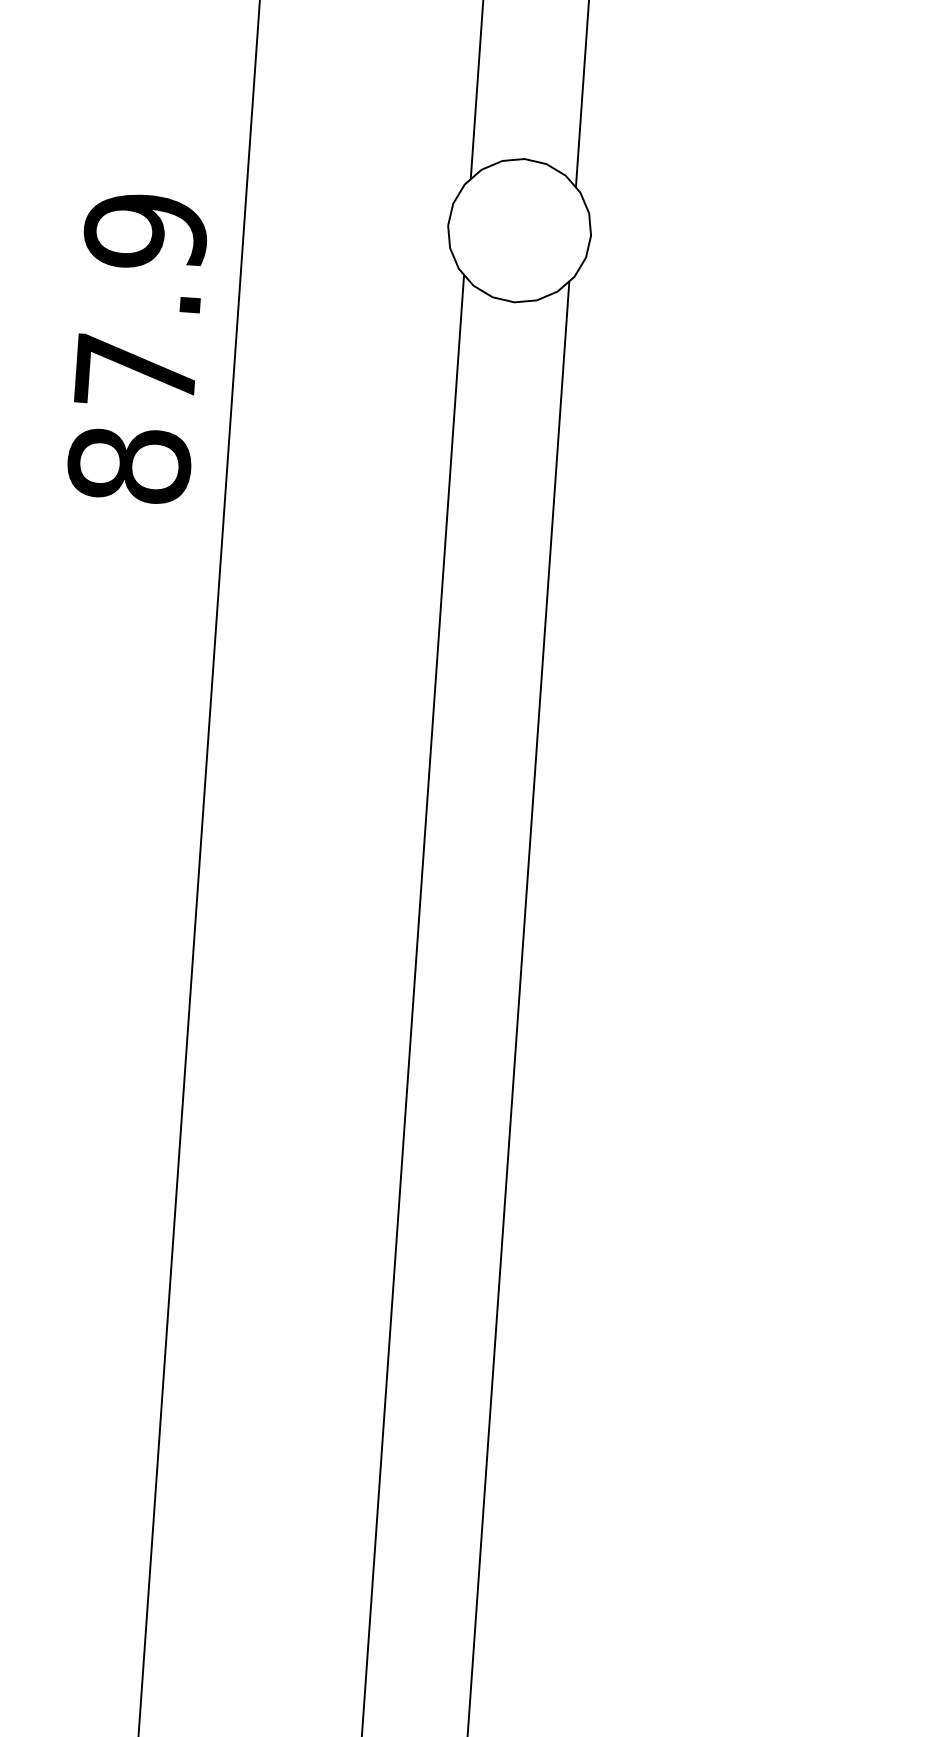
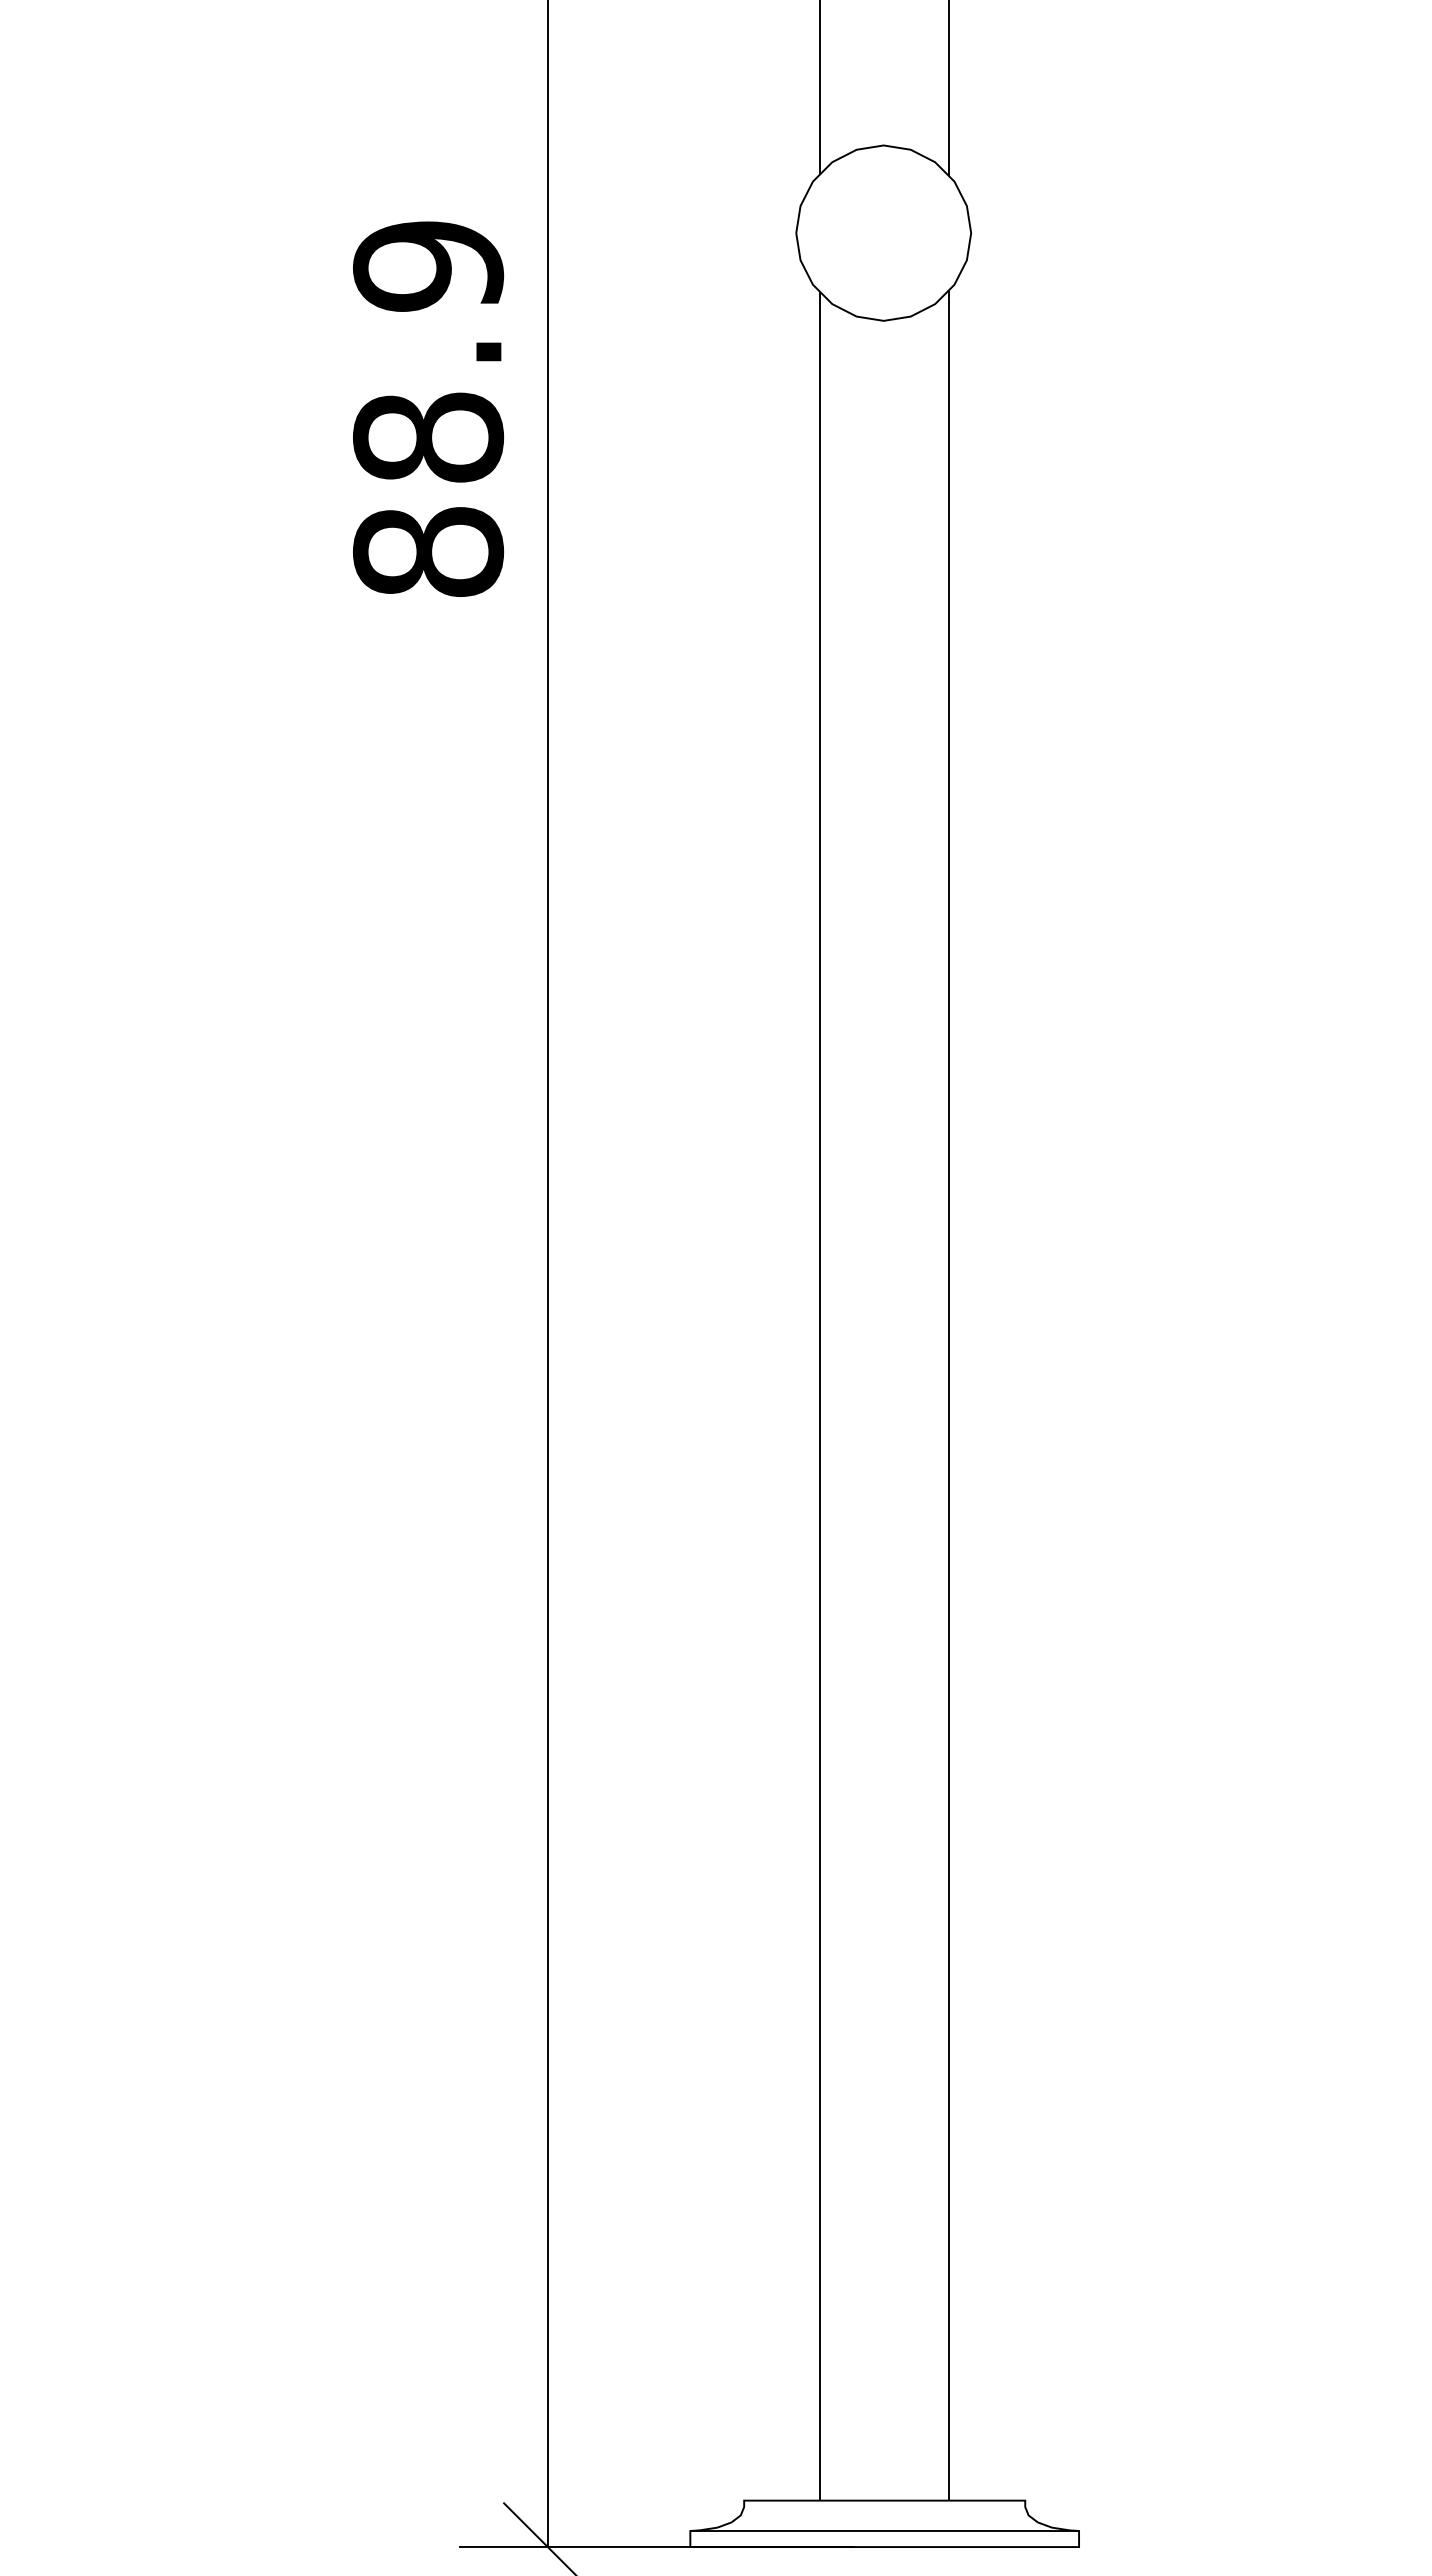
text: (135, 371) -> (428, 437), 87.9 -> 88.9

